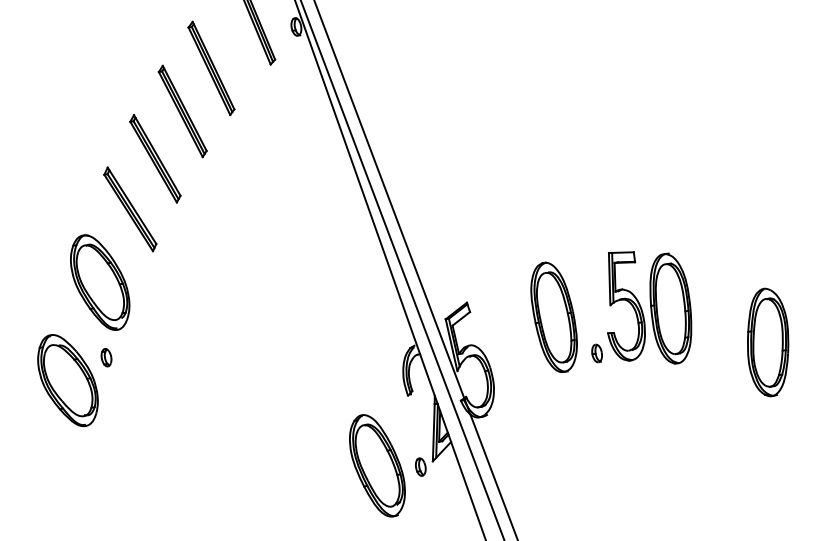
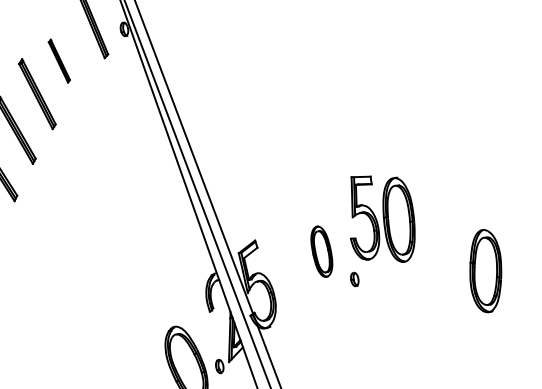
part: (211, 68) -> (59, 61), size x0.6
part: (649, 307) -> (382, 218), moved
part: (553, 316) -> (321, 251), size x0.6

